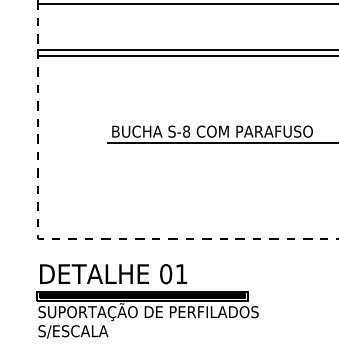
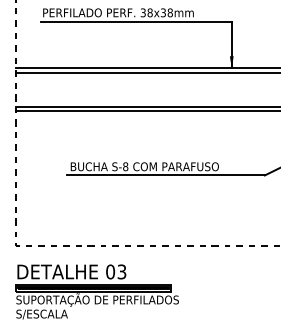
text: (180, 273) -> (121, 271), 01 -> 03

